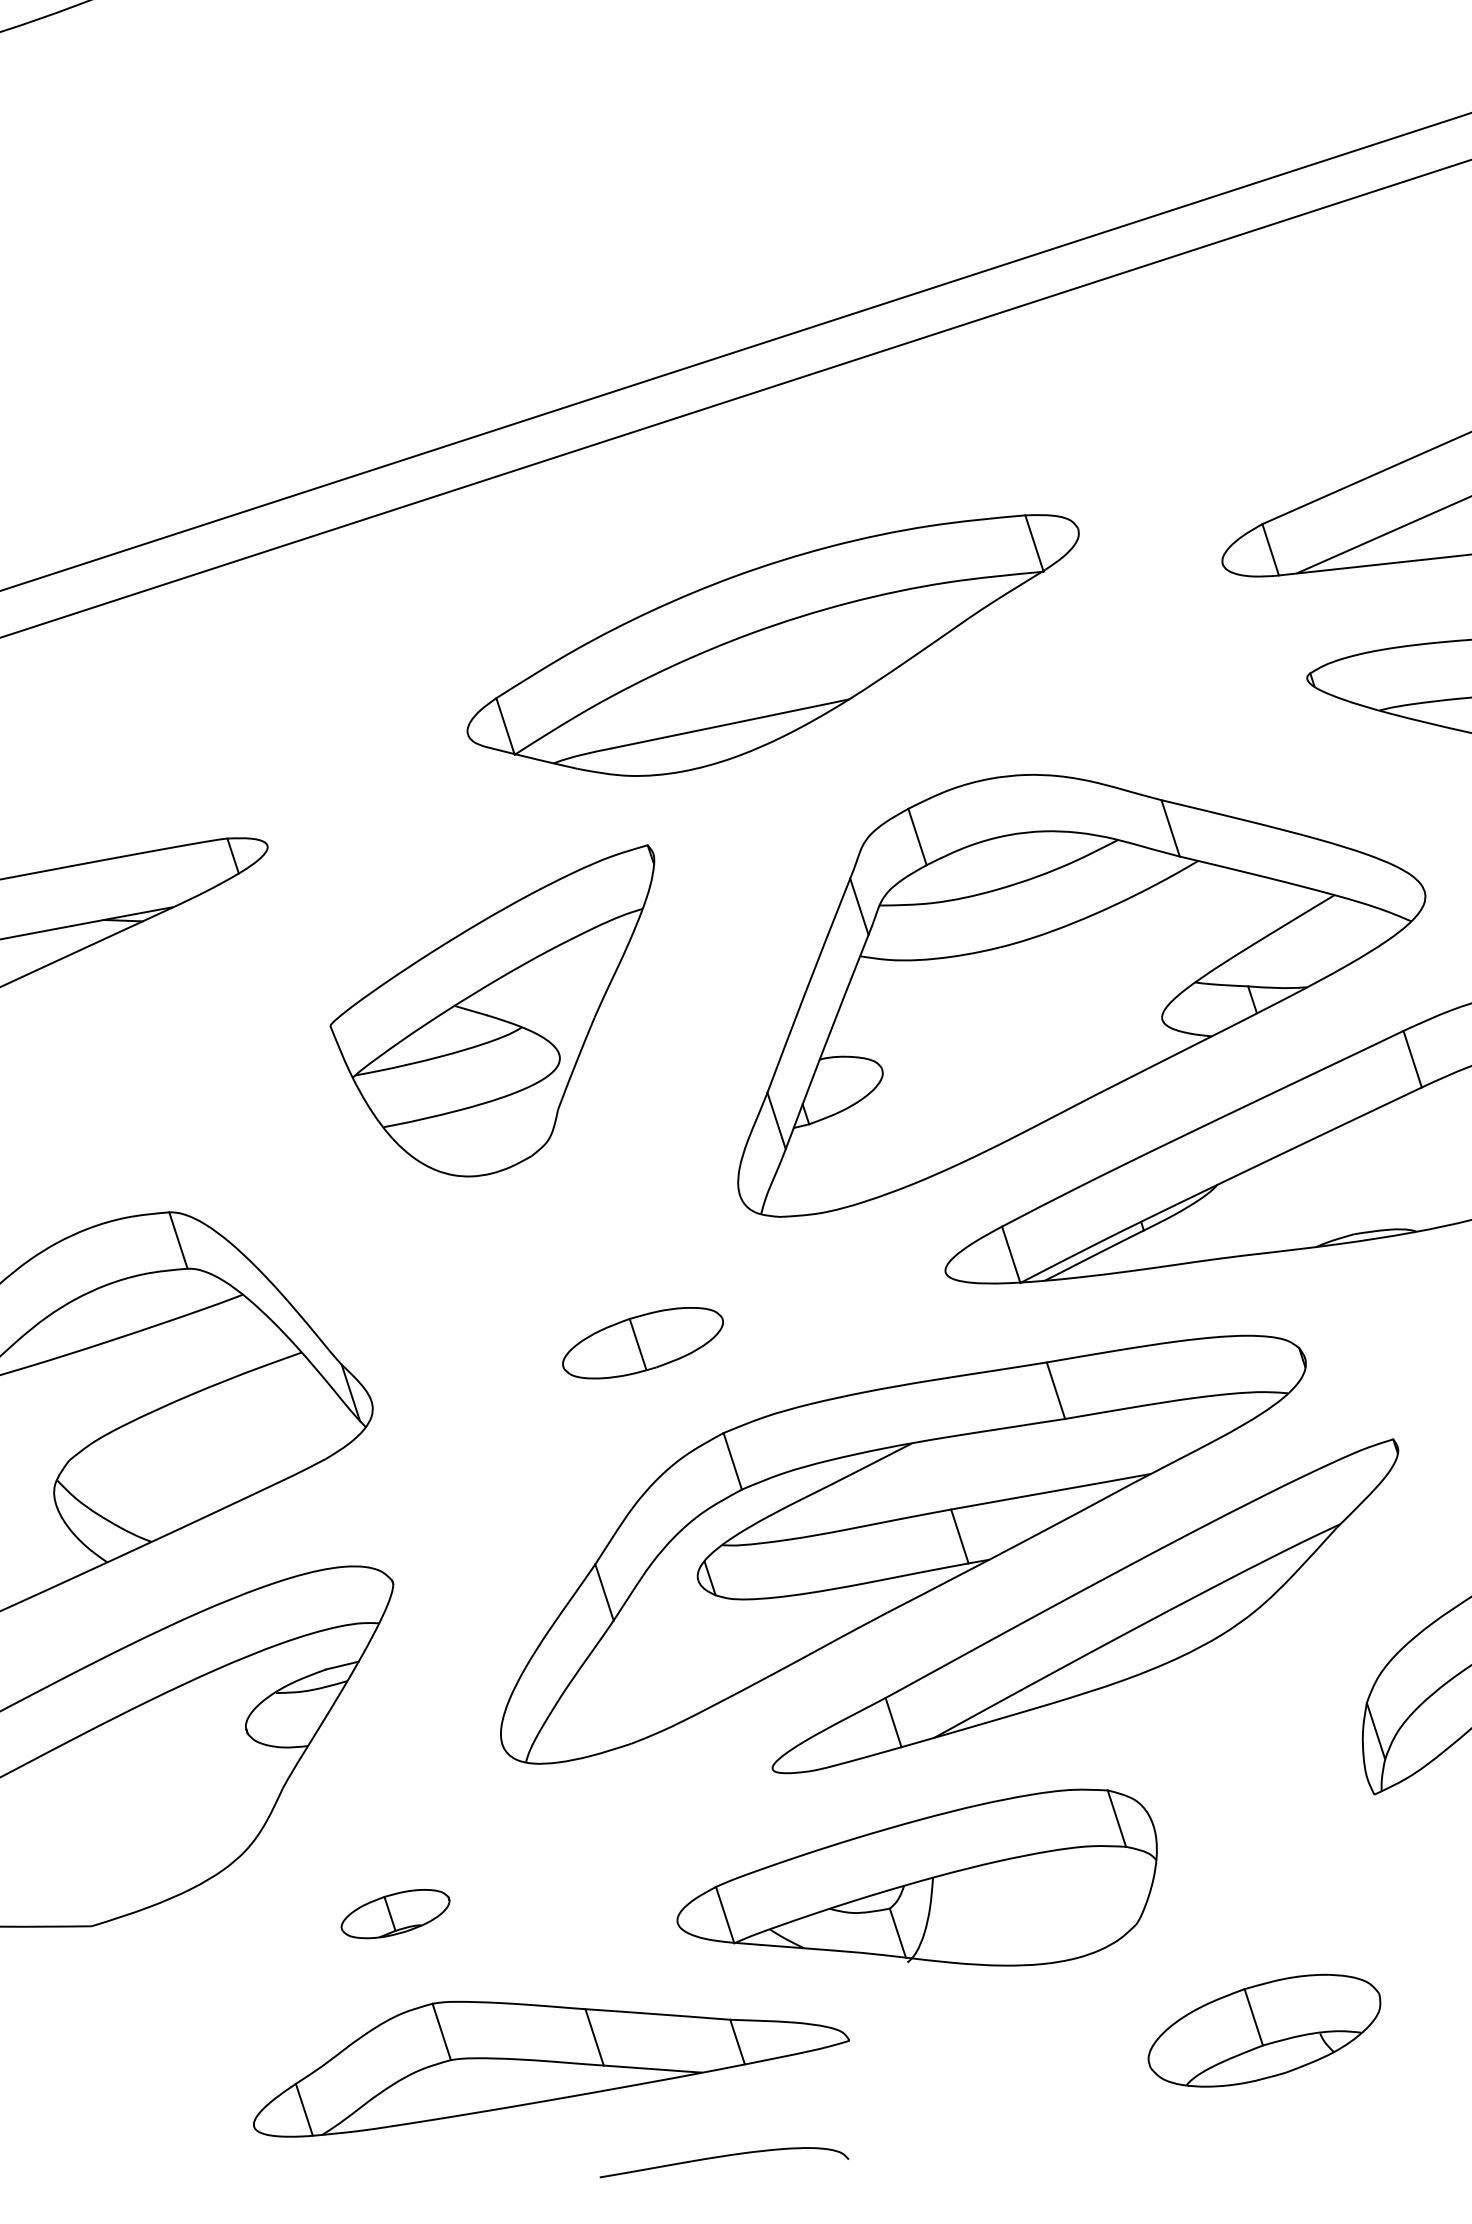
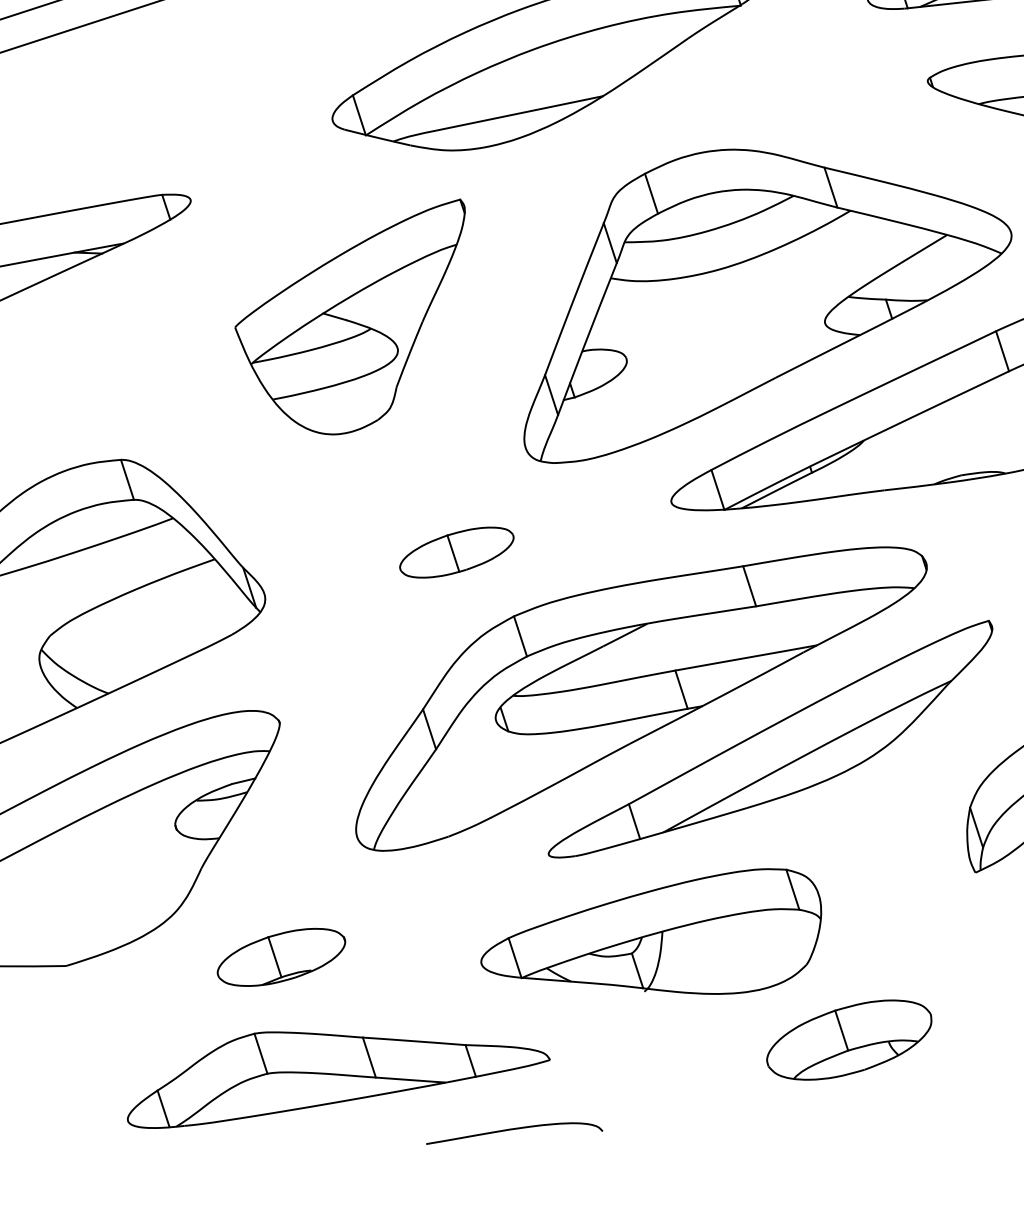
part: (395, 1913) -> (281, 956), size x1.67
part: (1264, 2030) -> (849, 1039), moved
part: (551, 2069) -> (338, 1080), moved

